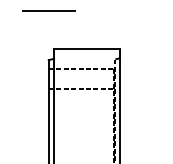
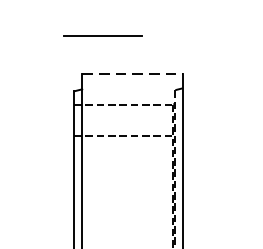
line: (48, 10) -> (102, 35), moved
line: (87, 48) -> (133, 73), solid -> dashed

